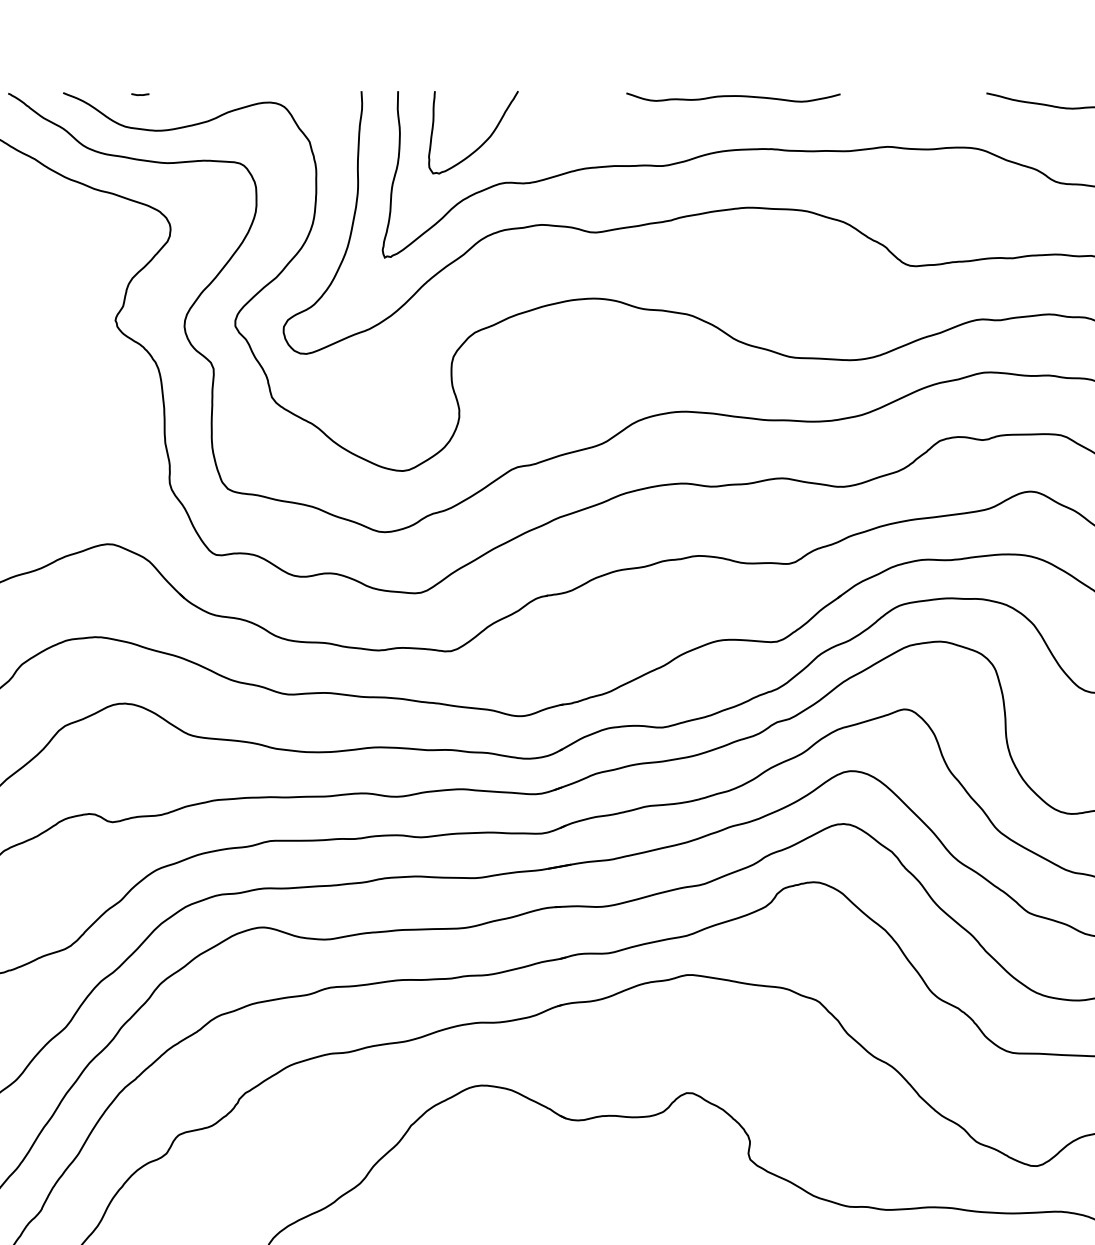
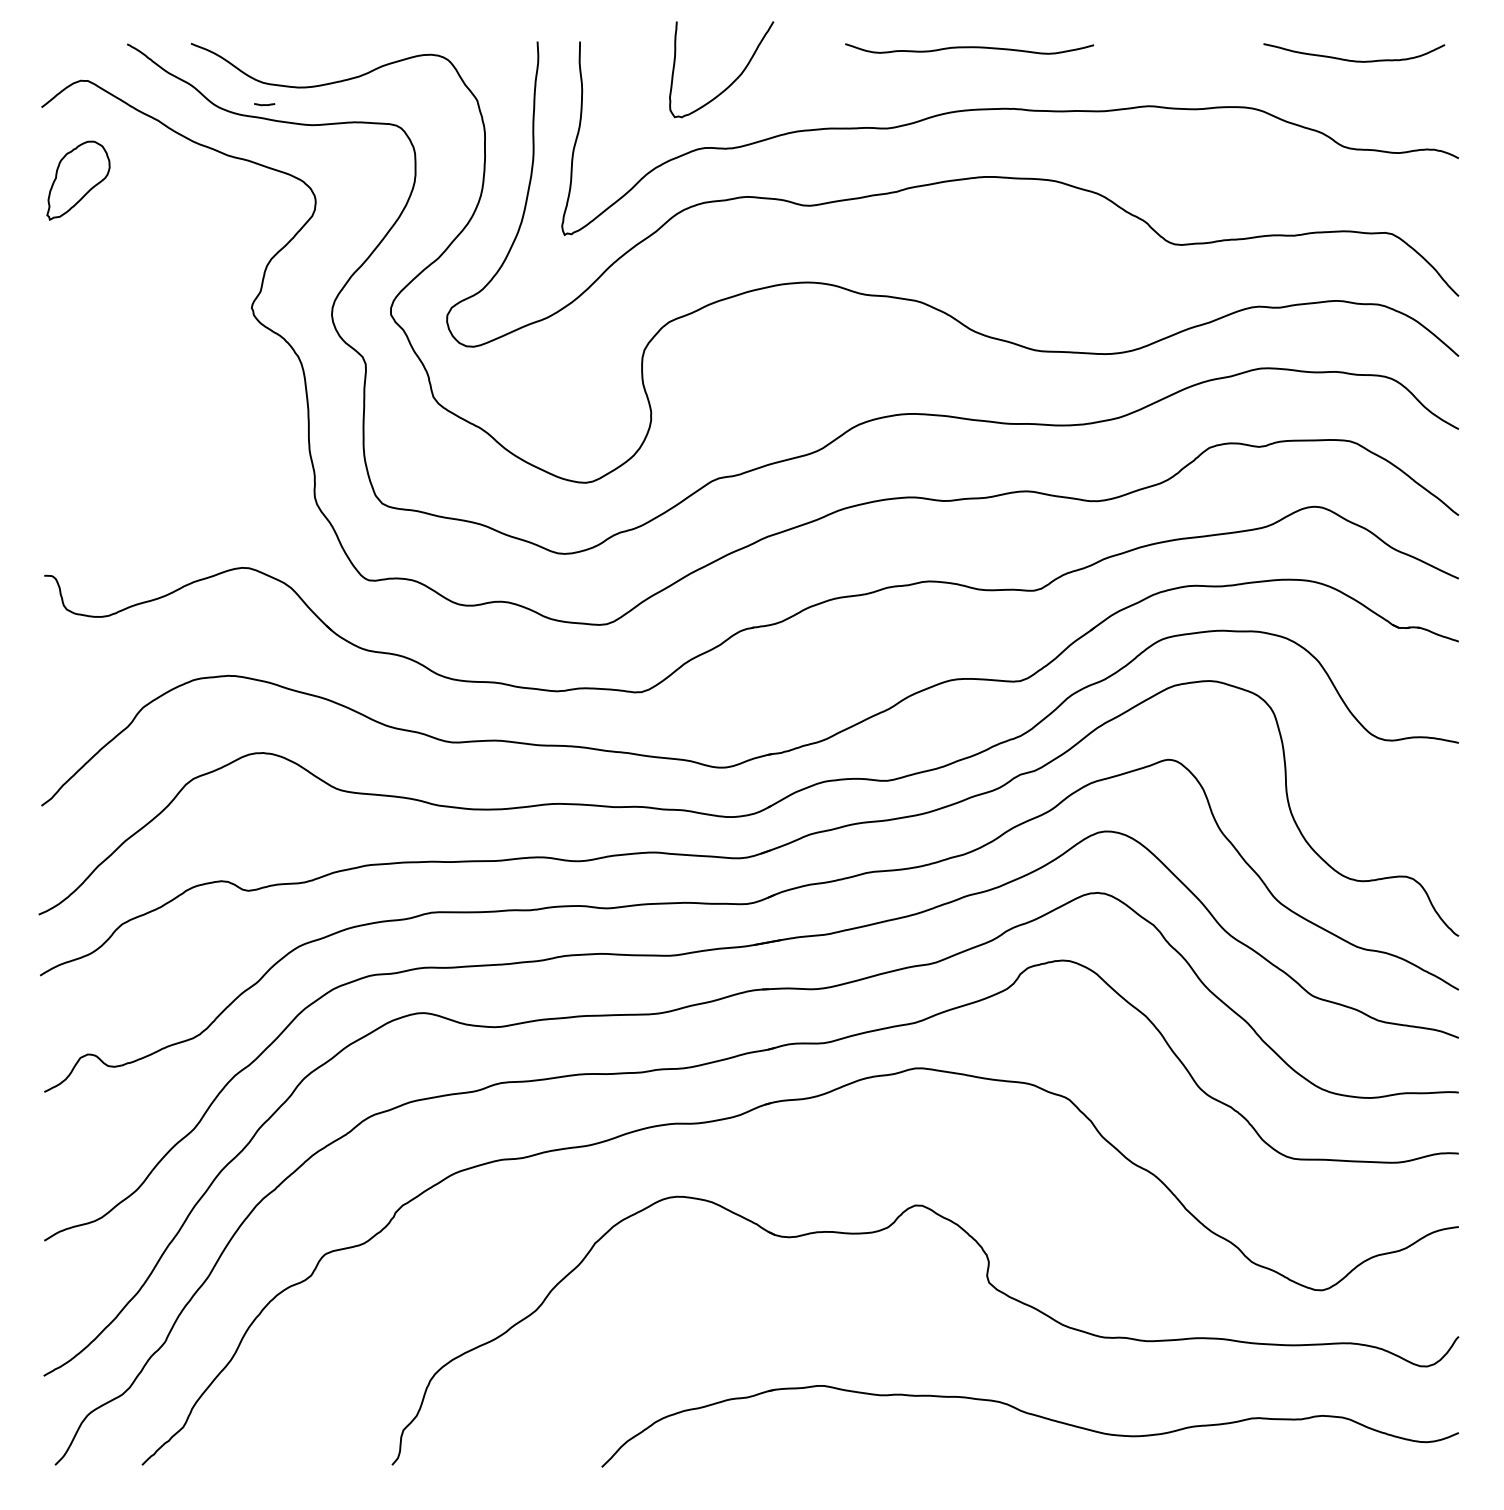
curve: (140, 94) -> (264, 104), moved
curve: (483, 141) -> (733, 80), moved

